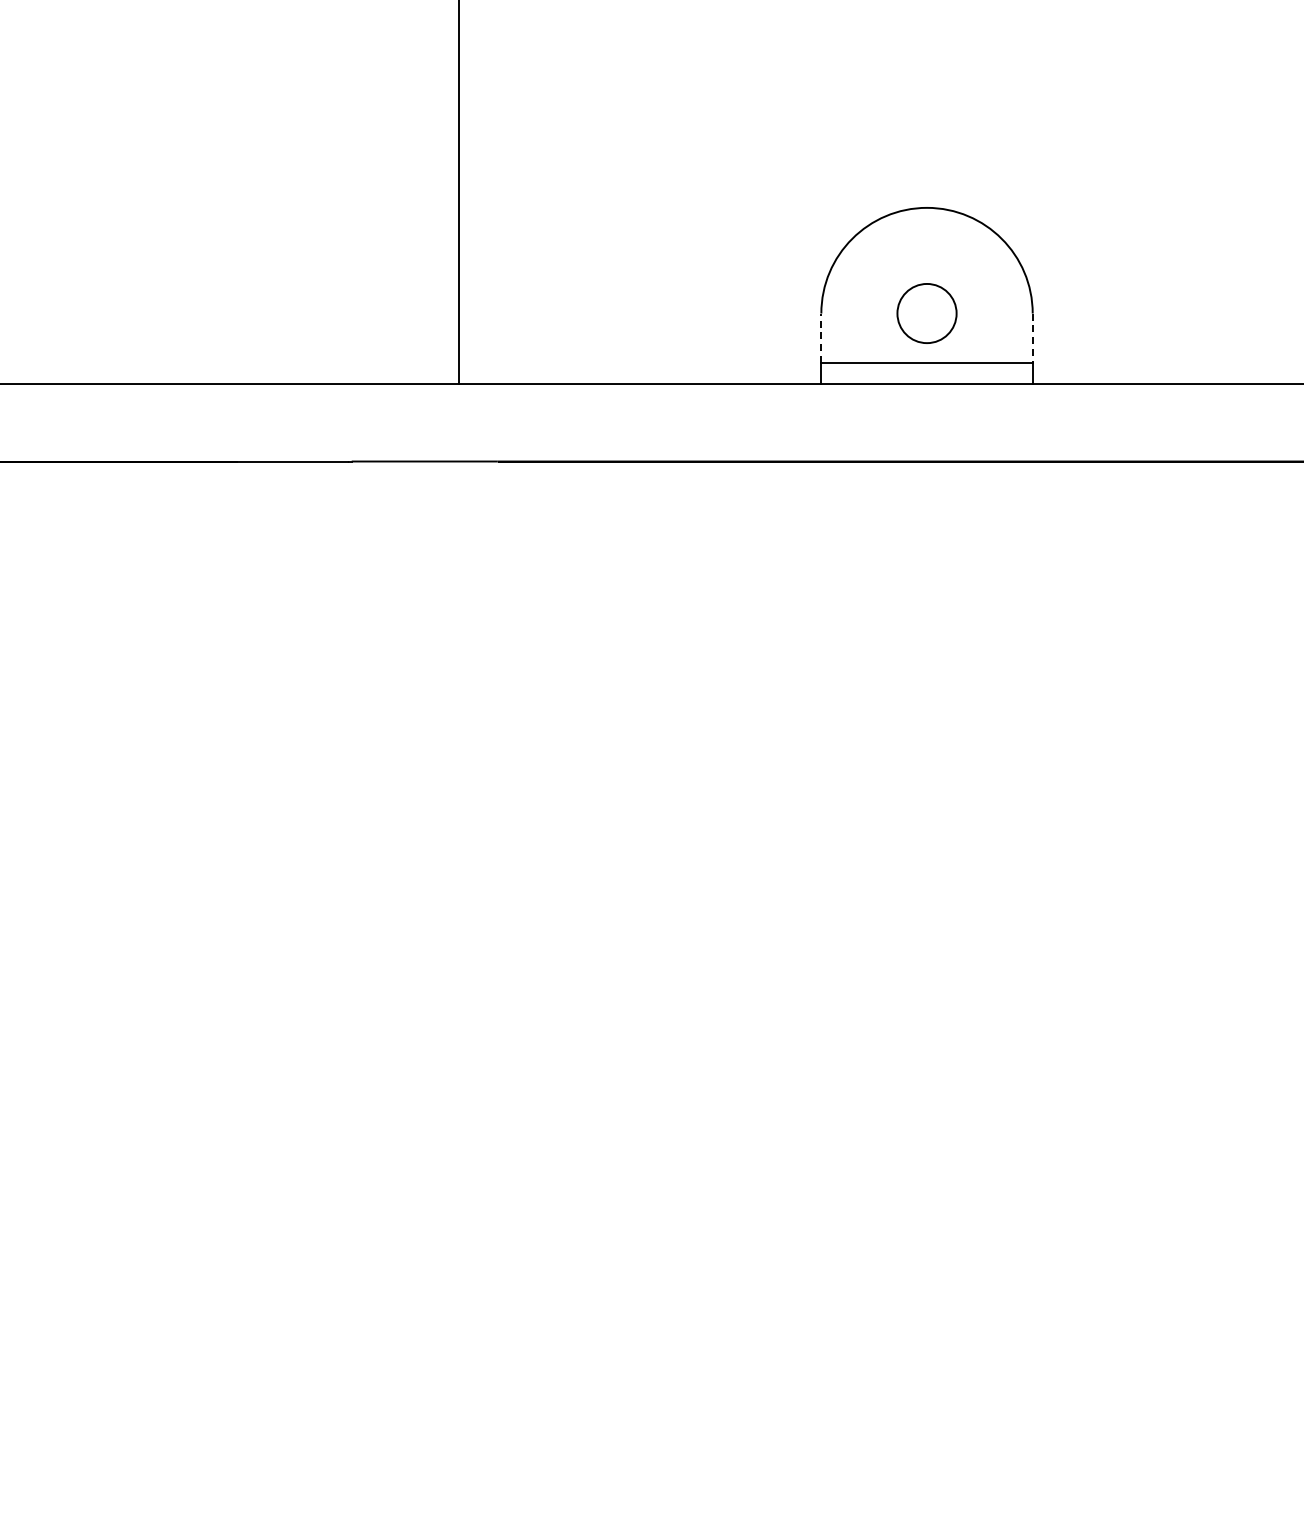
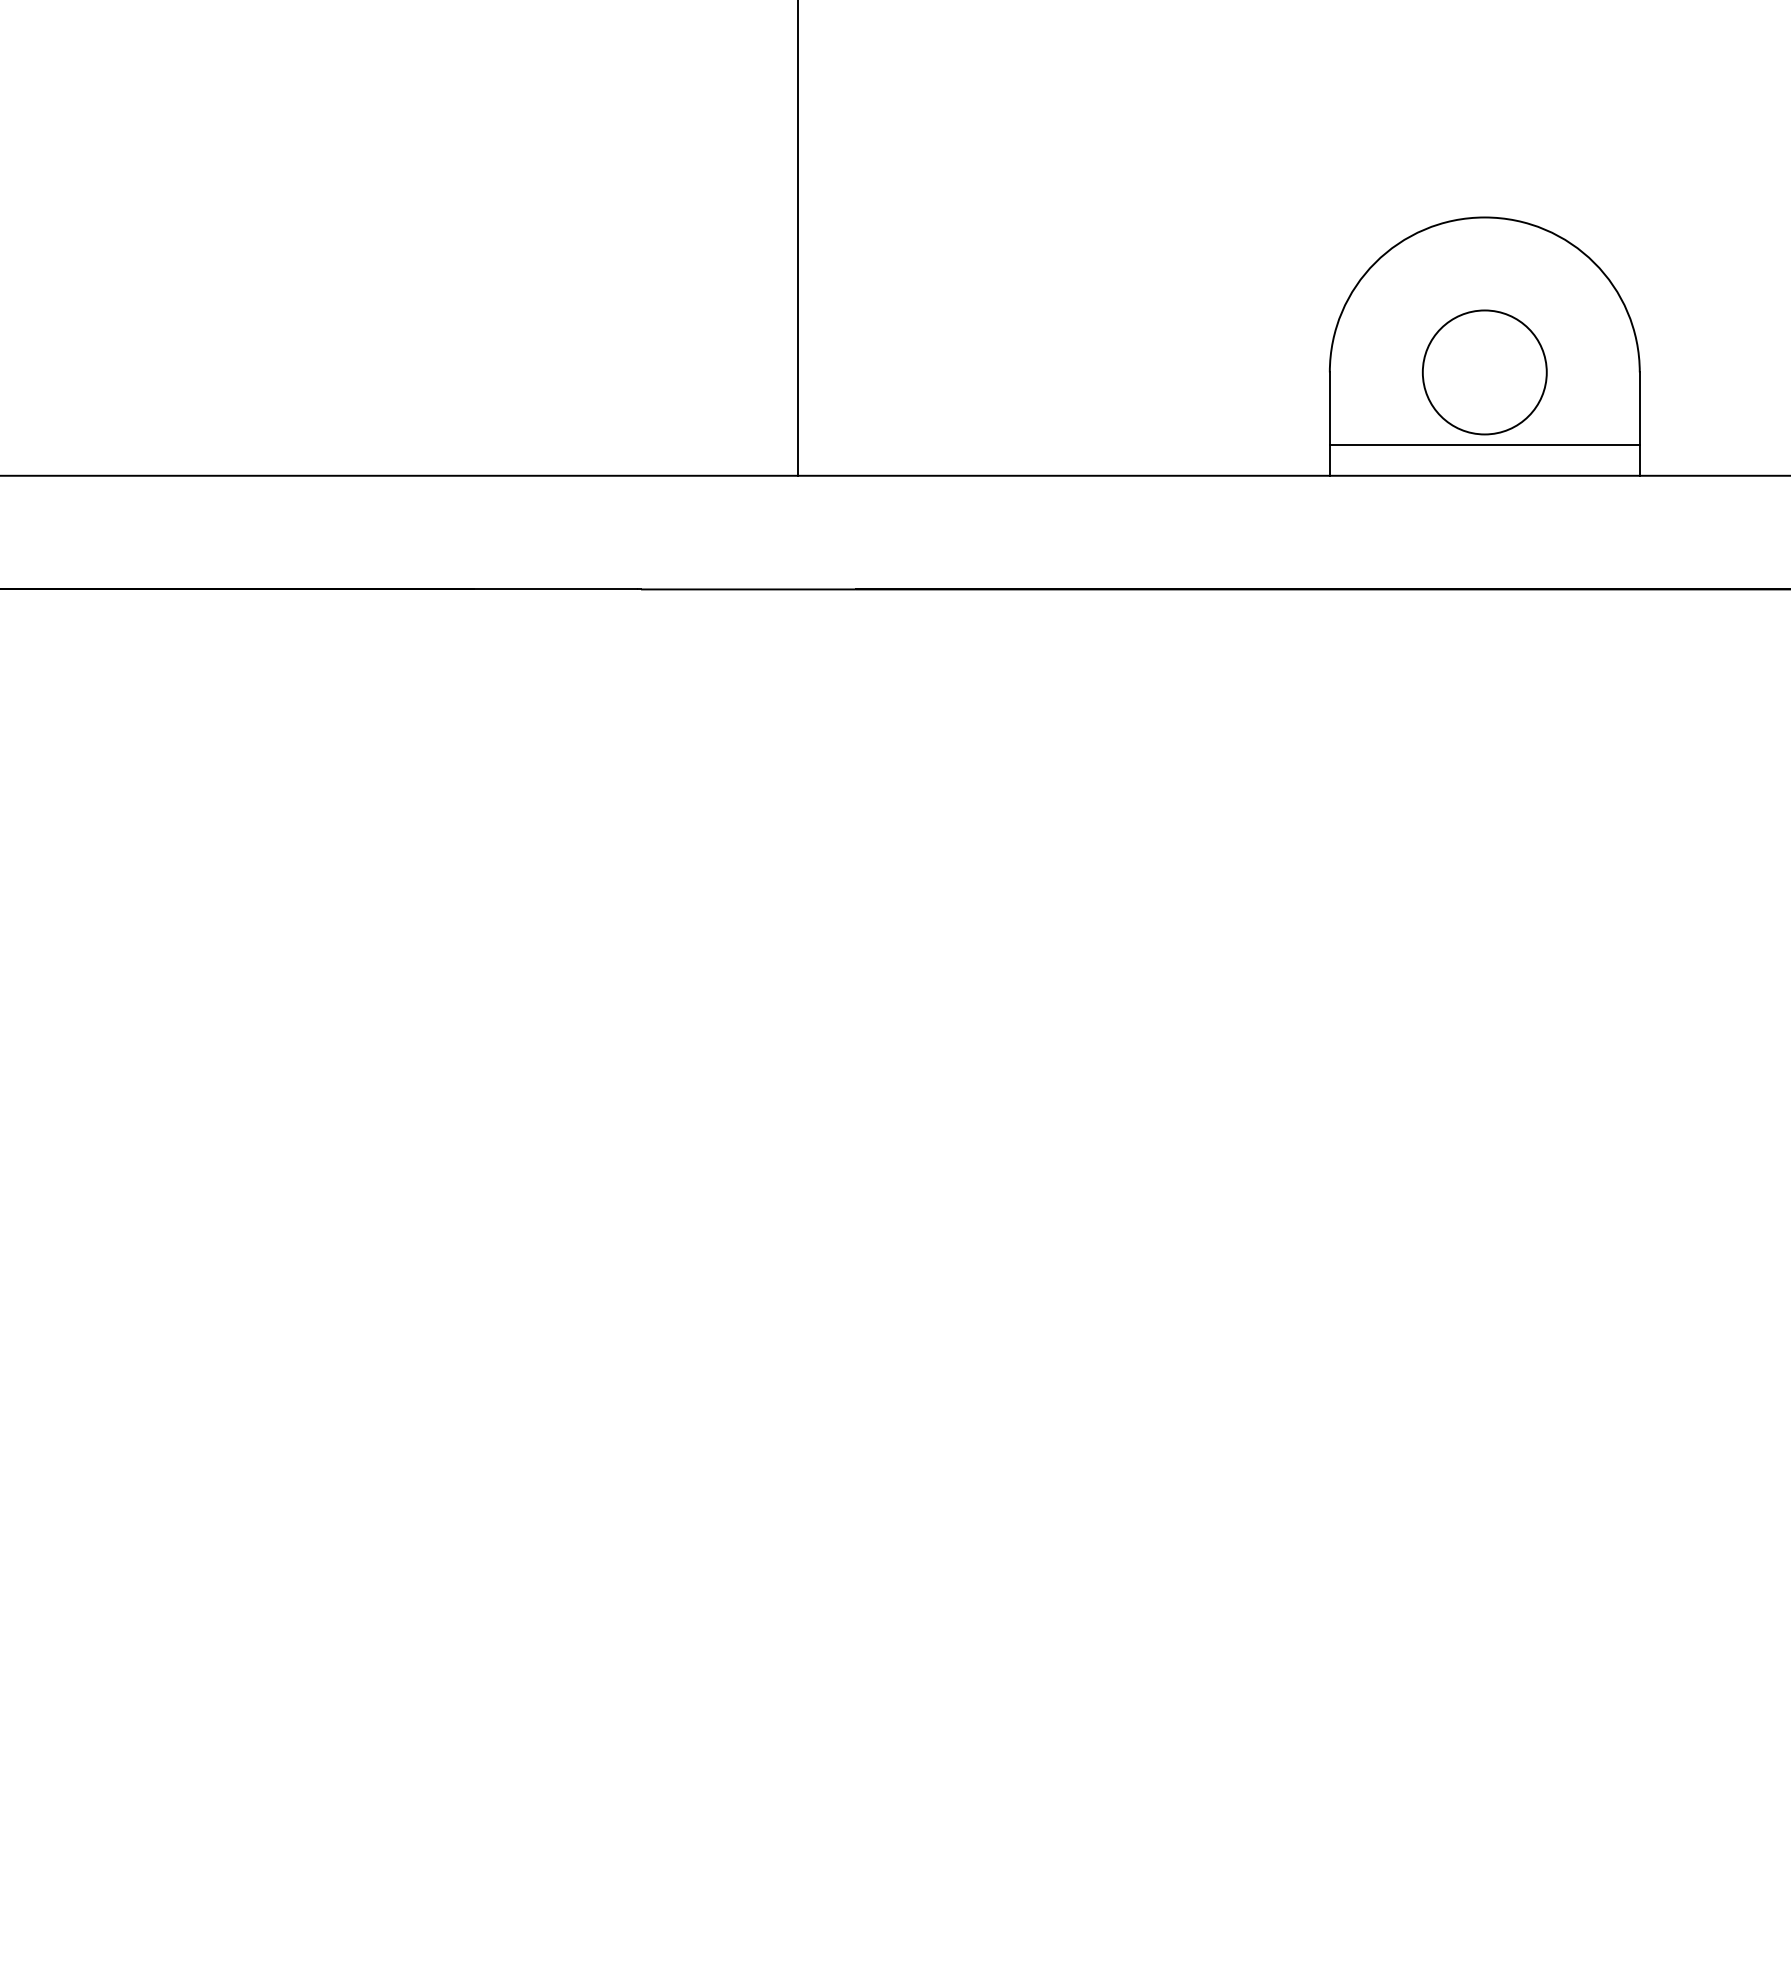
circle: (926, 313) -> (1484, 372), size x1.43
line: (821, 338) -> (1330, 409), dashed -> solid
line: (1032, 338) -> (1639, 409), dashed -> solid

